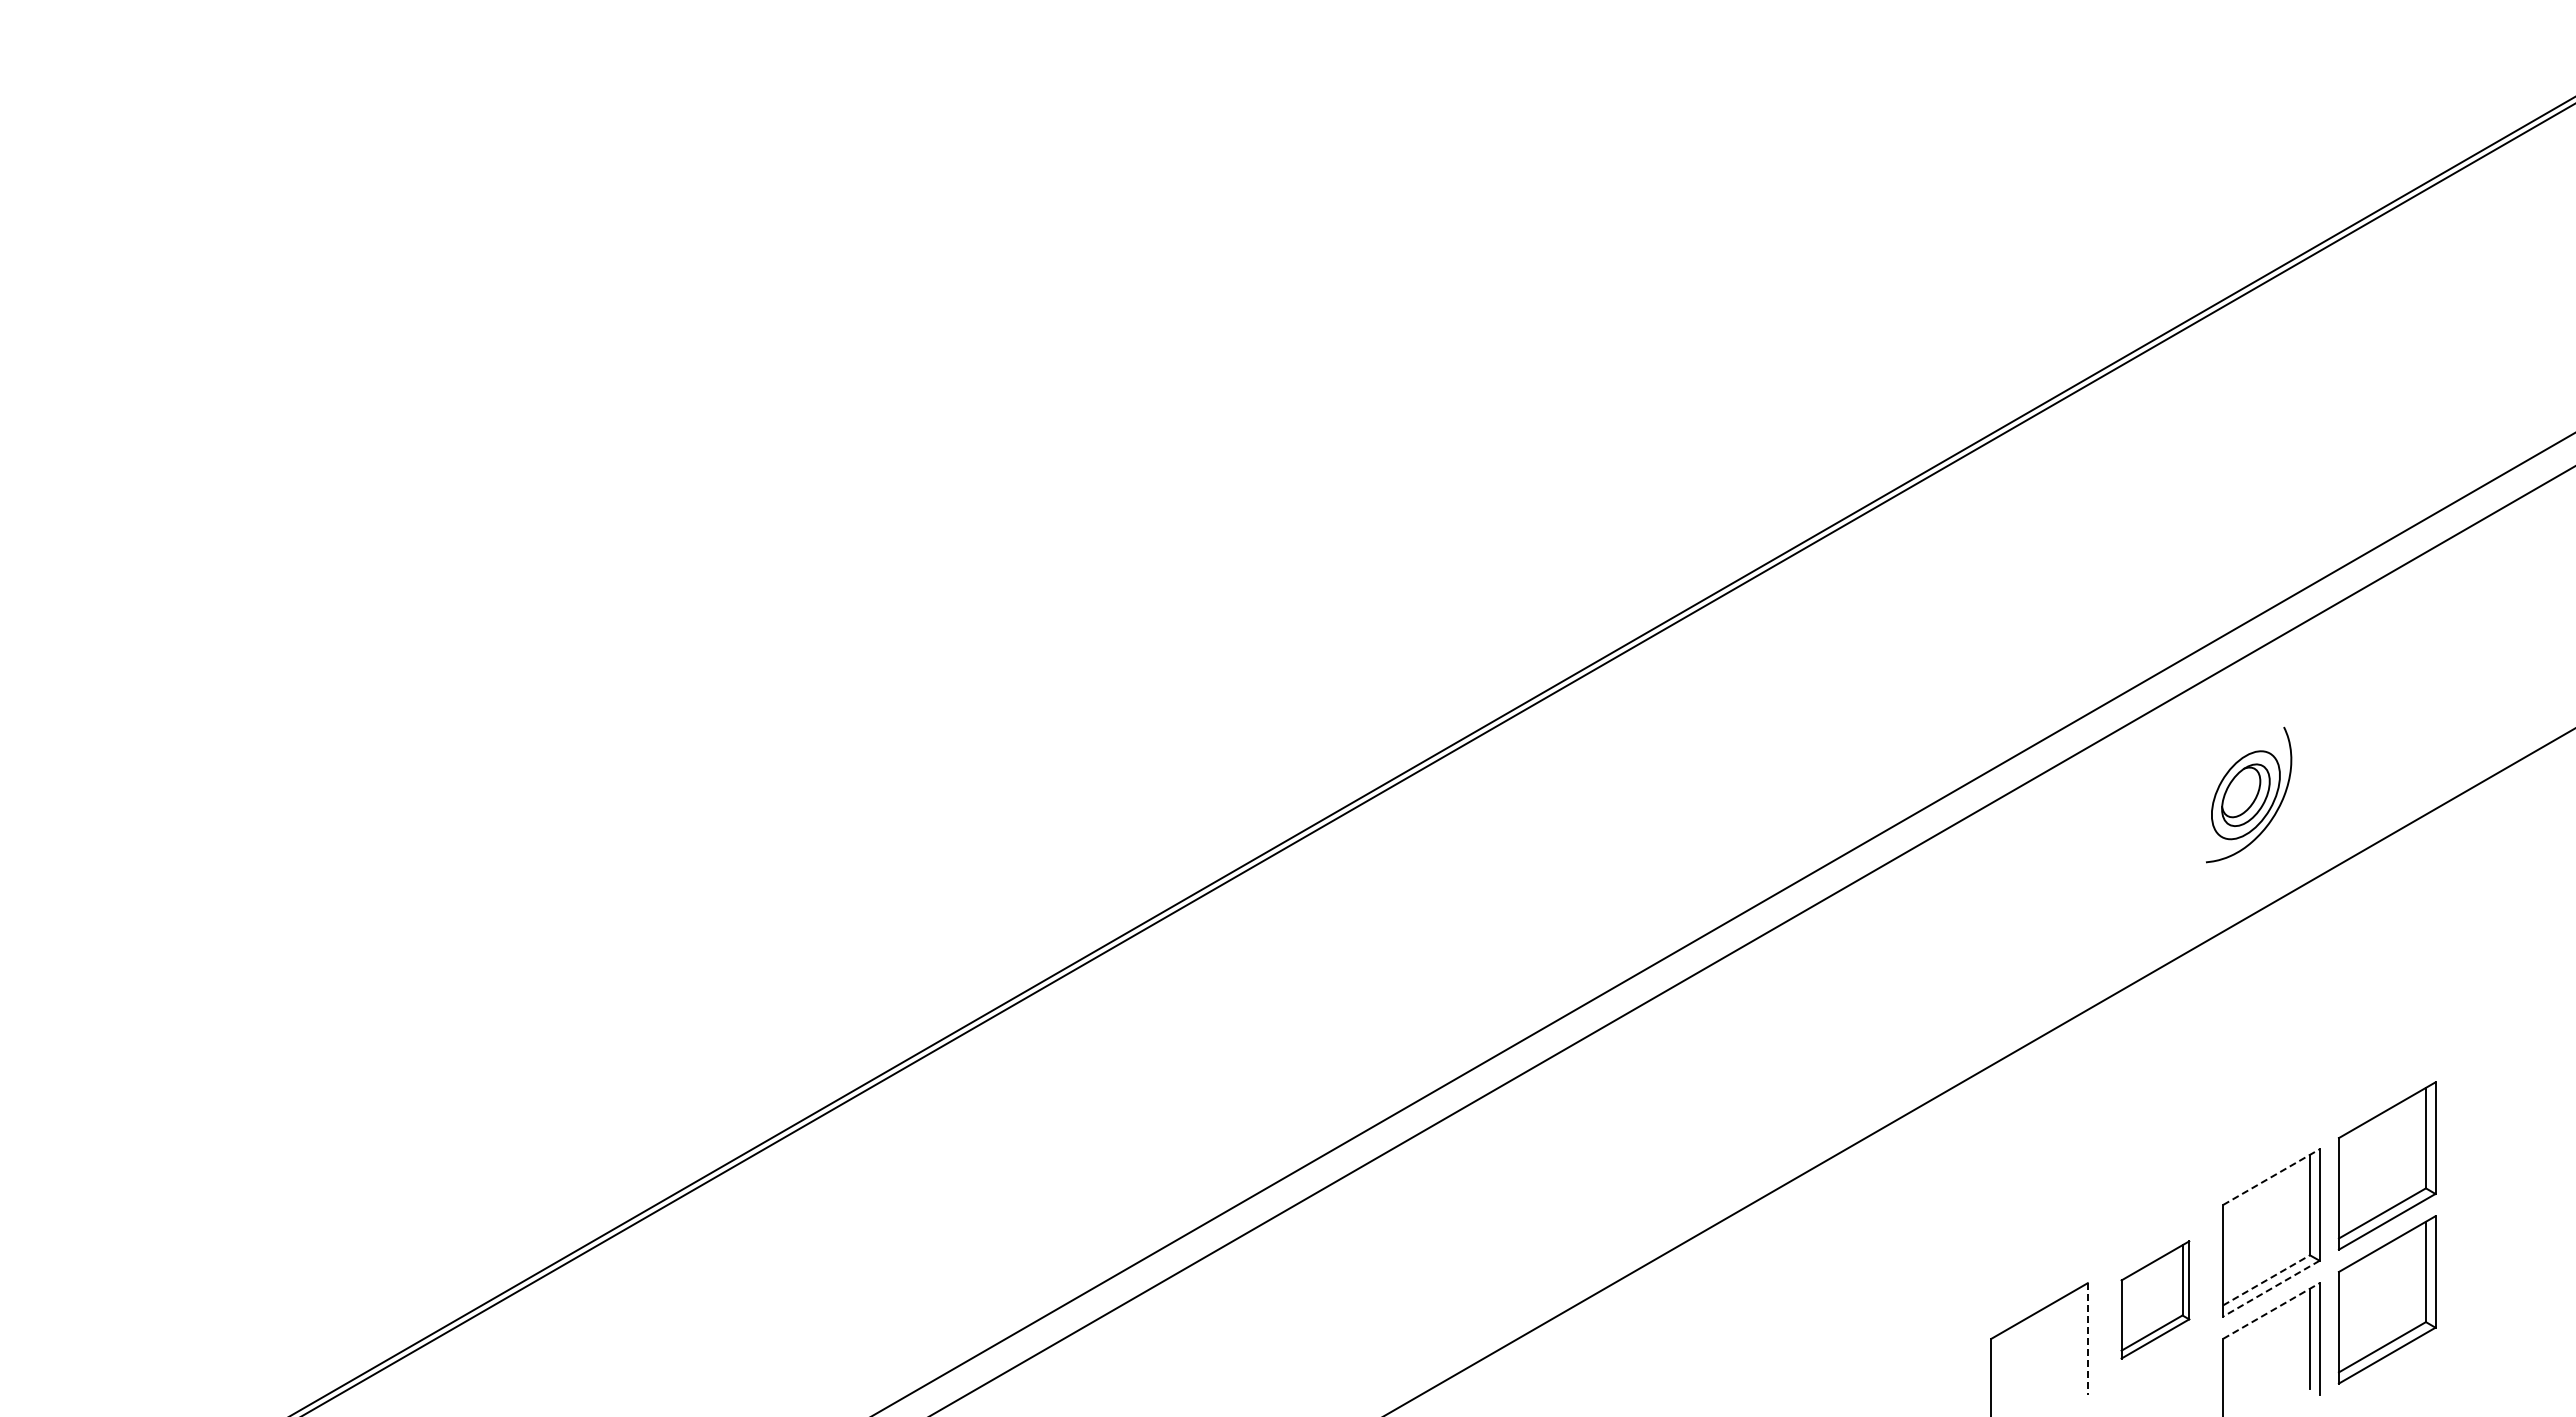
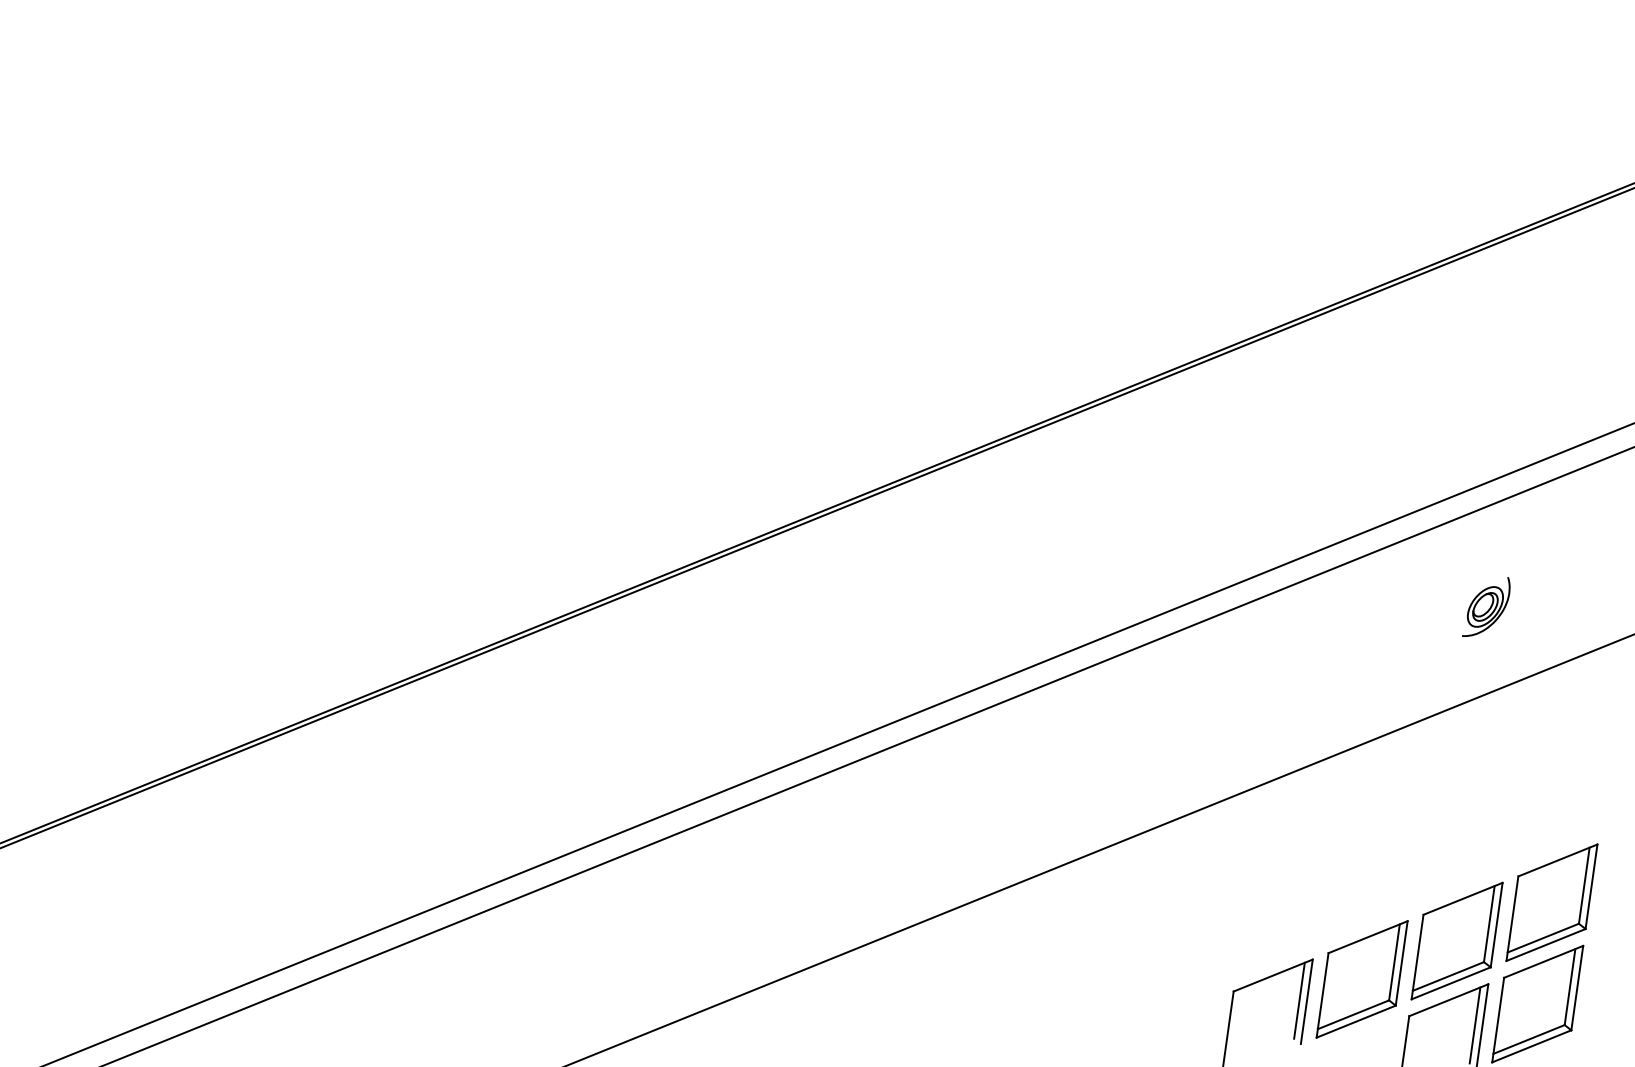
part: (2249, 794) -> (1487, 606), size x0.62
line: (2271, 1177) -> (1463, 899), dashed -> solid
line: (2266, 1280) -> (1448, 976), dashed -> solid
line: (2271, 1288) -> (1451, 983), dashed -> solid
part: (2155, 1299) -> (1362, 979), size x1.43
line: (2271, 1311) -> (1448, 1000), dashed -> solid
line: (2078, 1338) -> (1299, 1000), added
line: (2087, 1338) -> (1306, 1001), dashed -> solid

